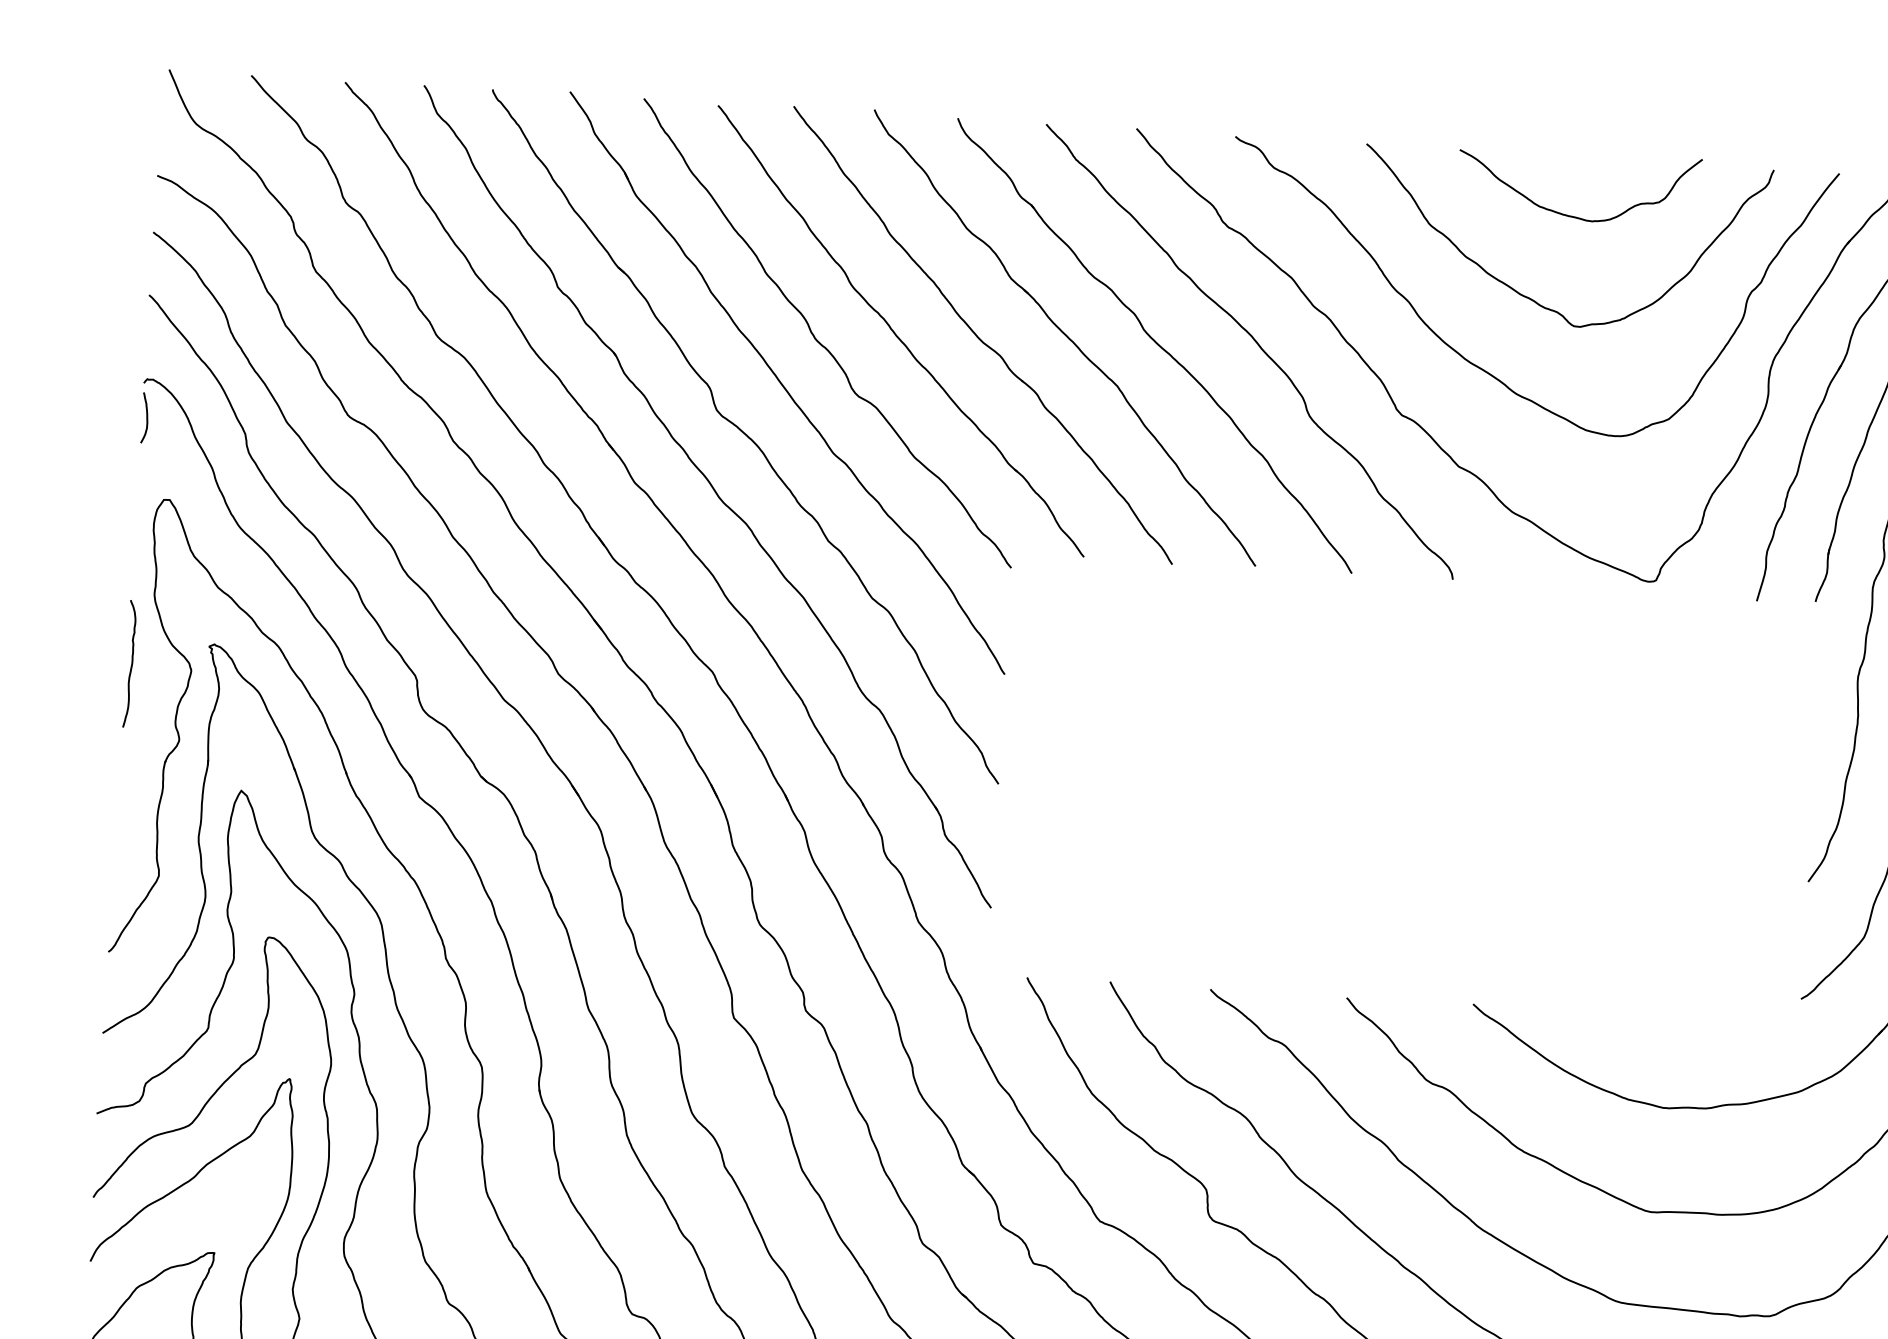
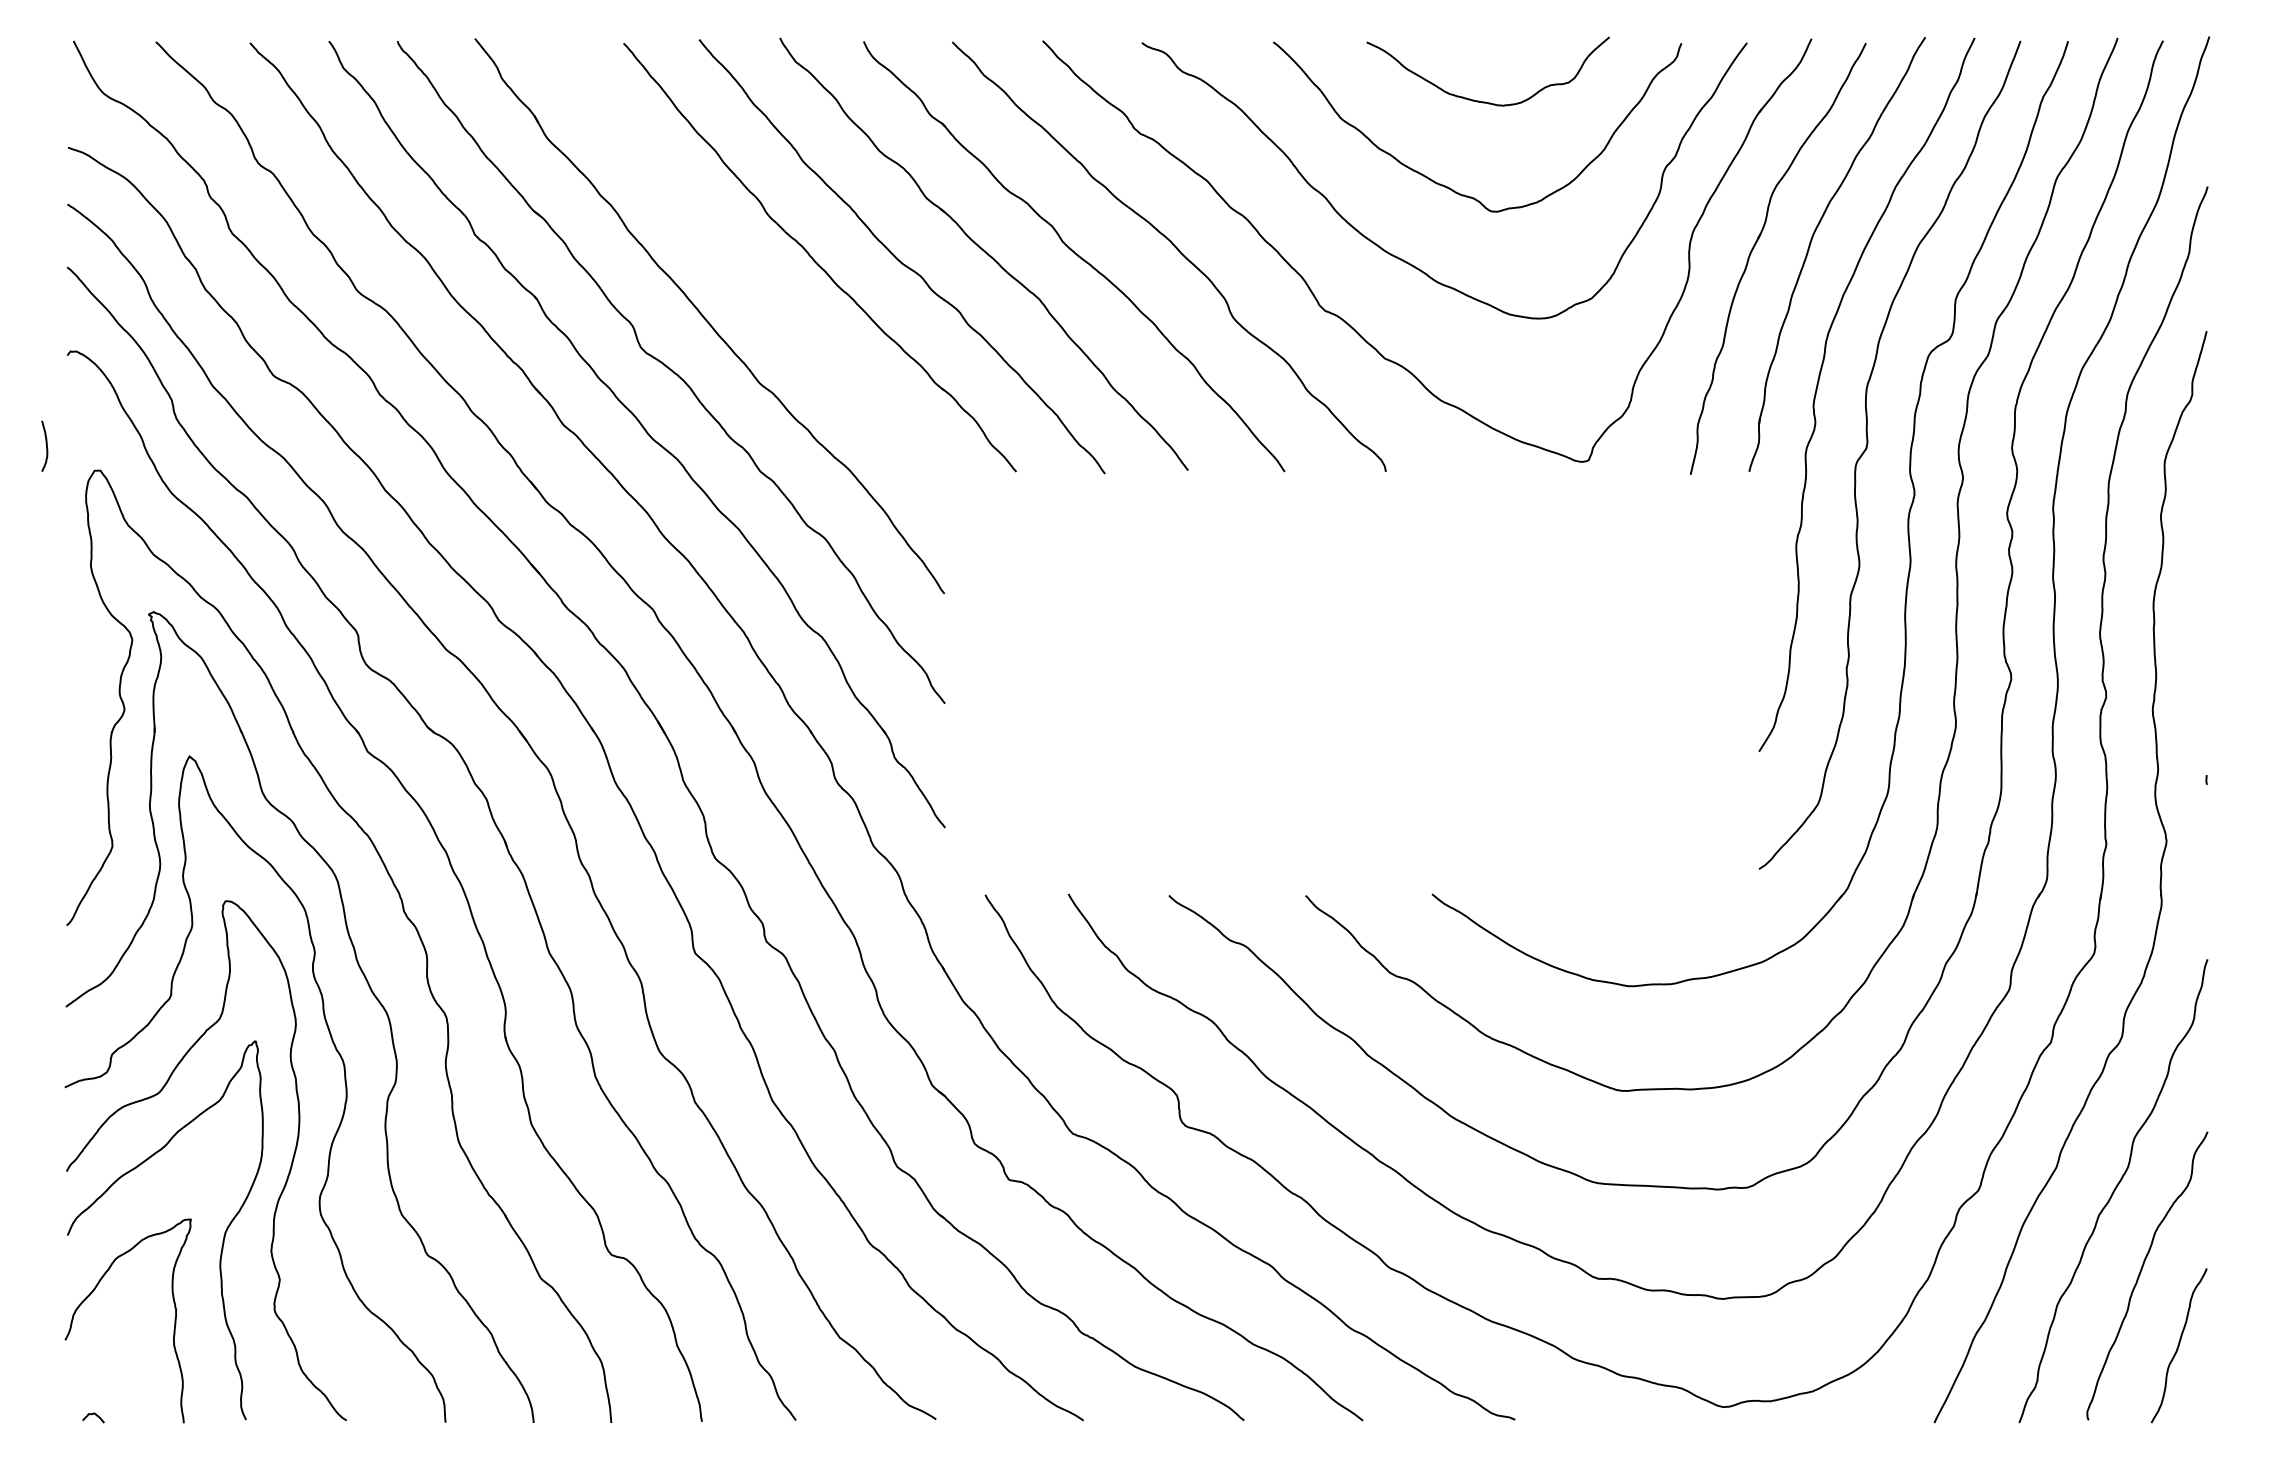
curve: (817, 340) -> (737, 271), removed
curve: (145, 416) -> (45, 444), moved
curve: (130, 664) -> (71, 637), removed

